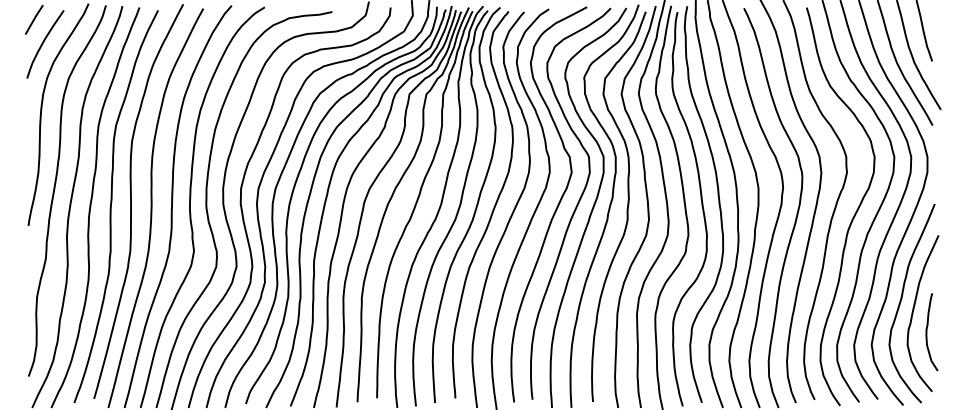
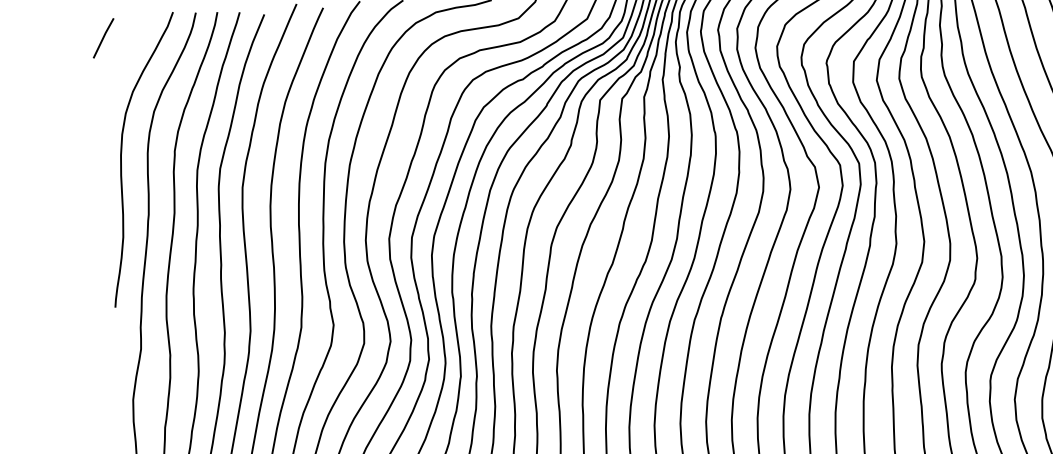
curve: (43, 44) -> (117, 69), removed

